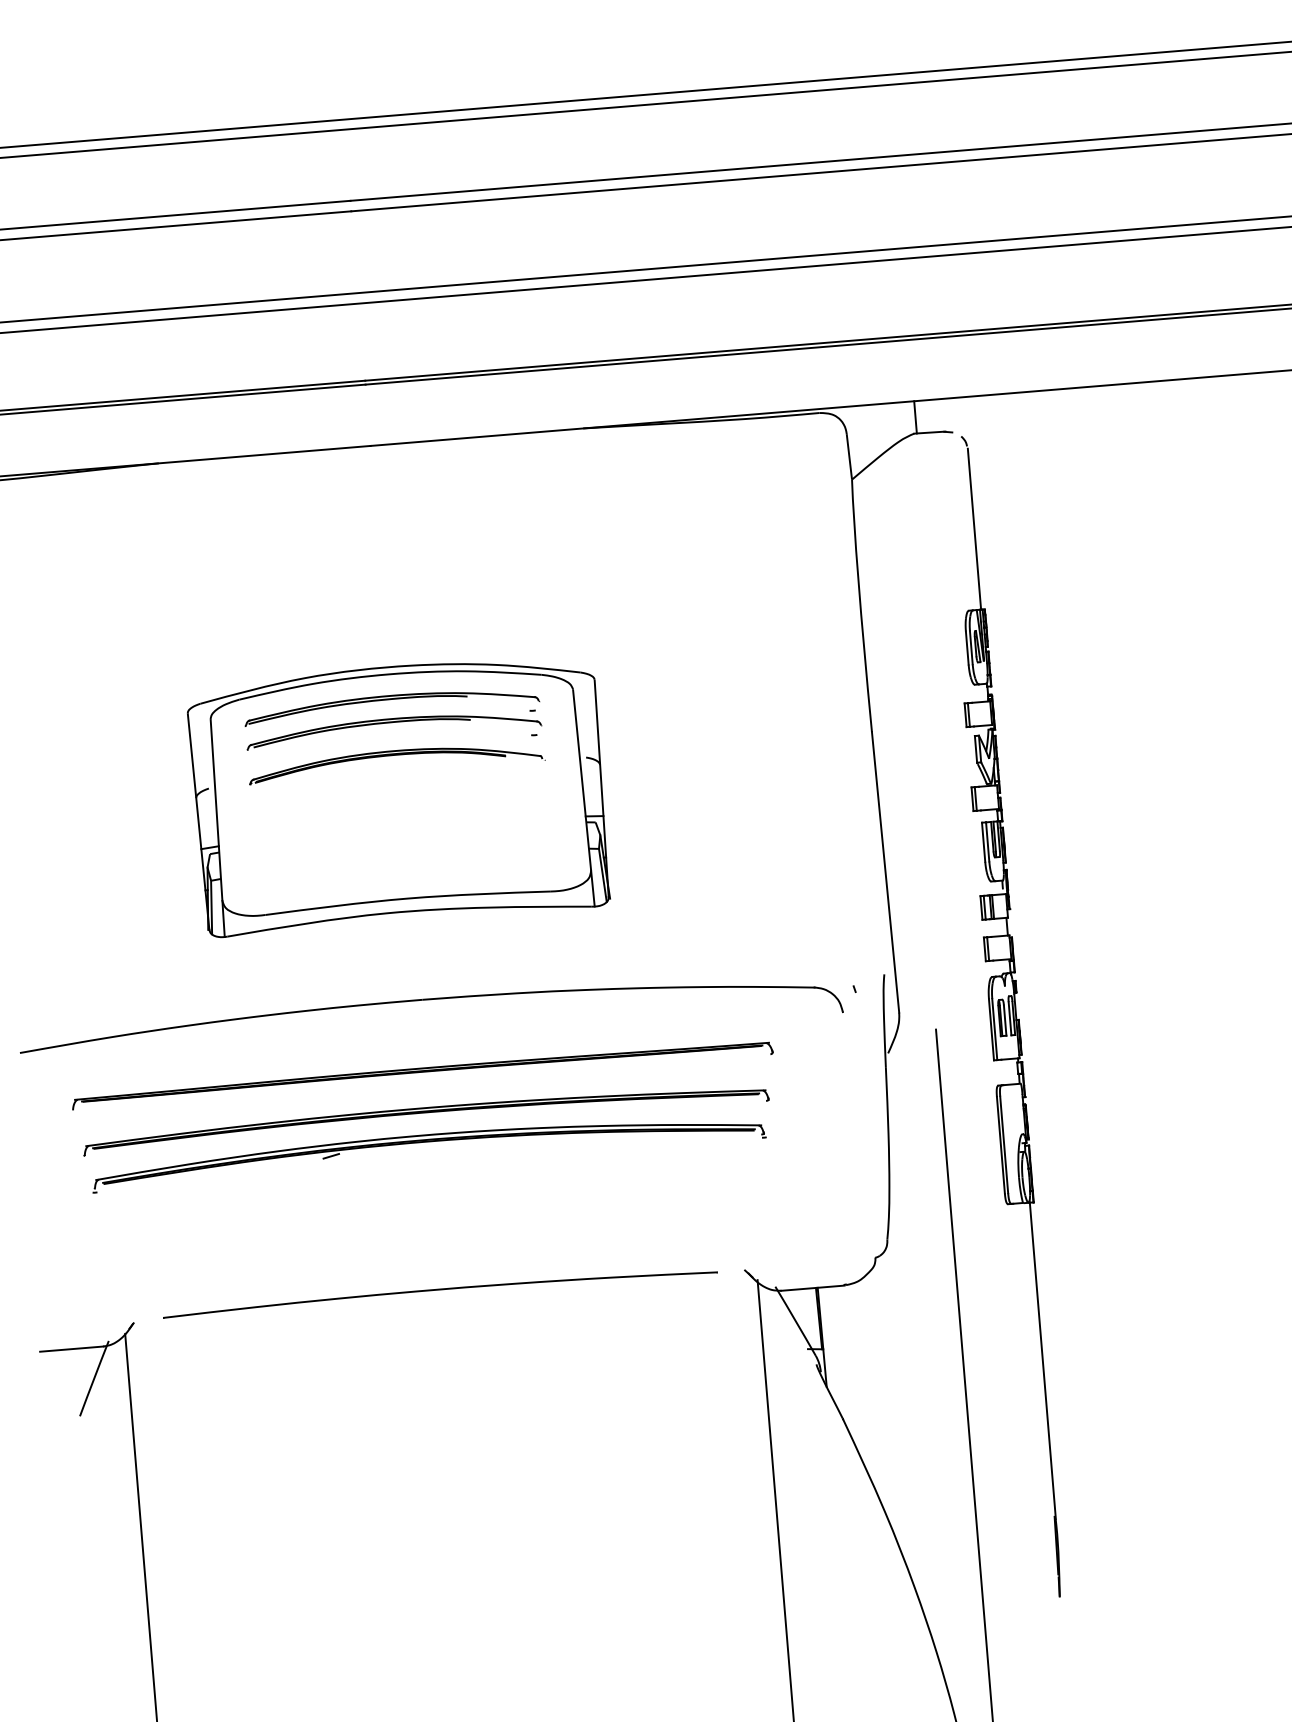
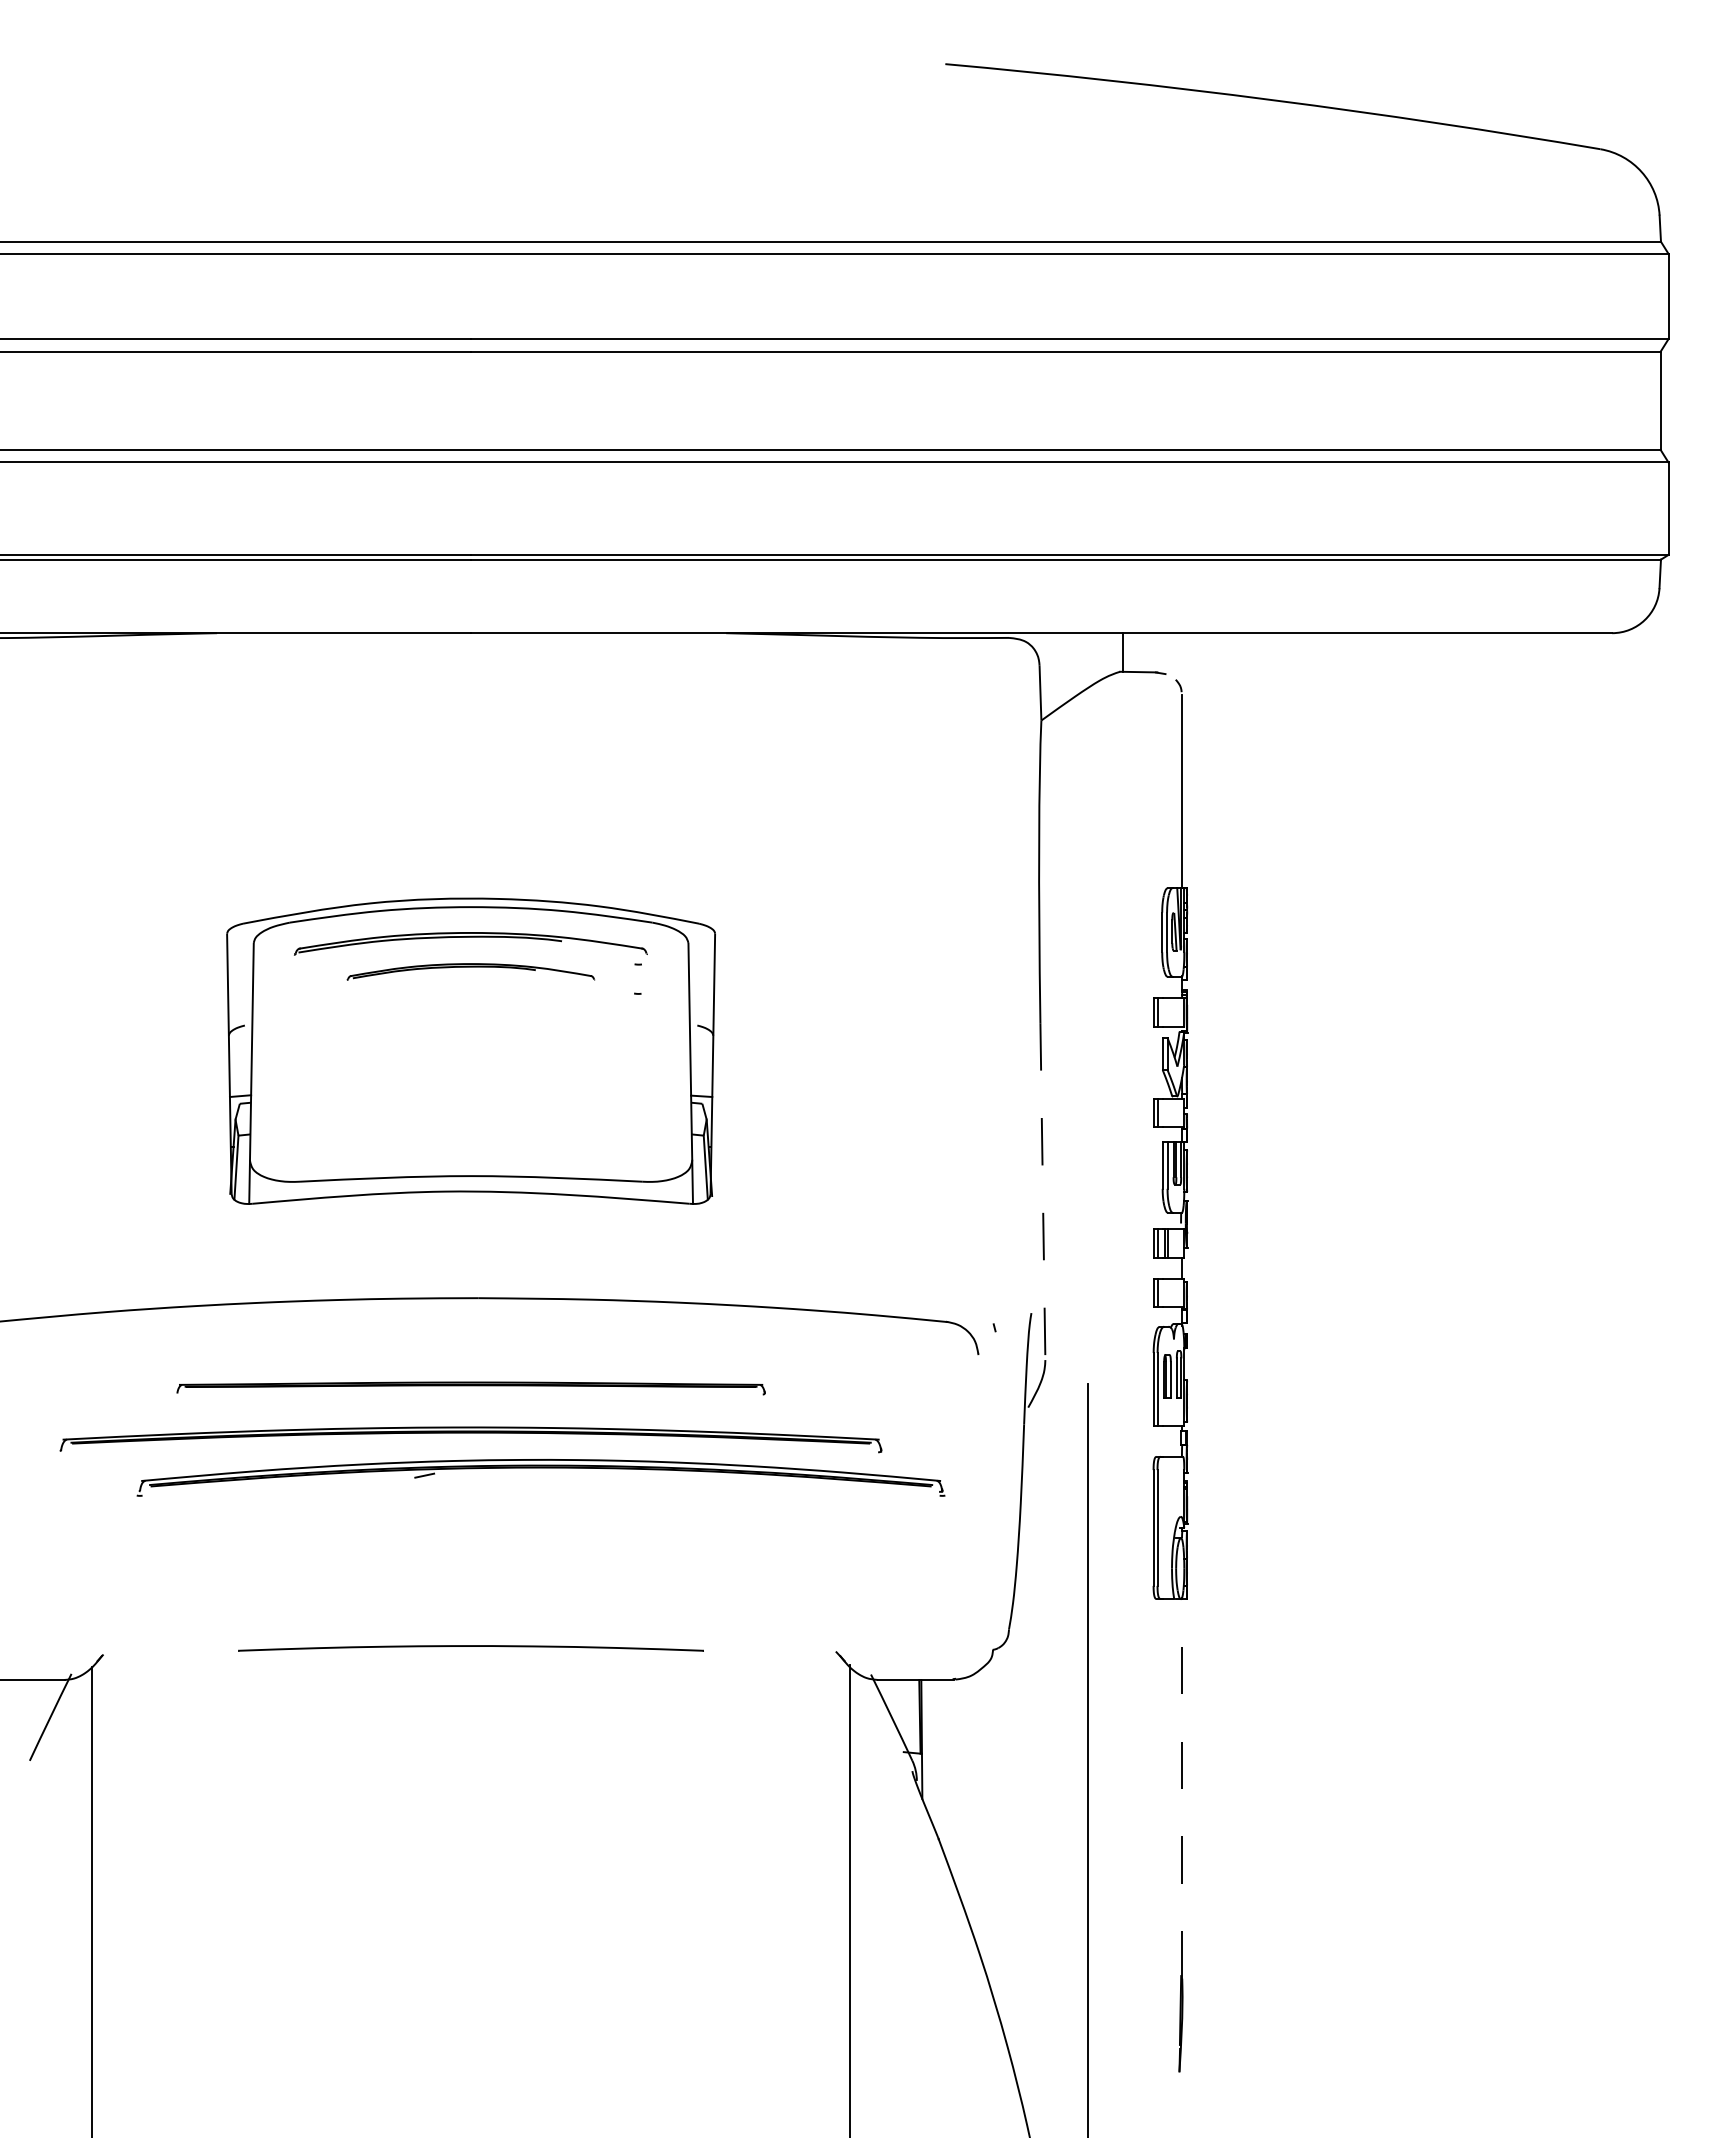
part: (393, 728) -> (470, 971), size x0.7
part: (395, 755) -> (470, 1004), removed
line: (885, 873) -> (1042, 1192), solid -> dashed
part: (421, 1075) -> (470, 1388), size x0.7
part: (427, 1142) -> (540, 1468), moved
part: (439, 1292) -> (470, 1648), size x0.7
line: (1042, 1361) -> (1182, 1789), solid -> dashed

